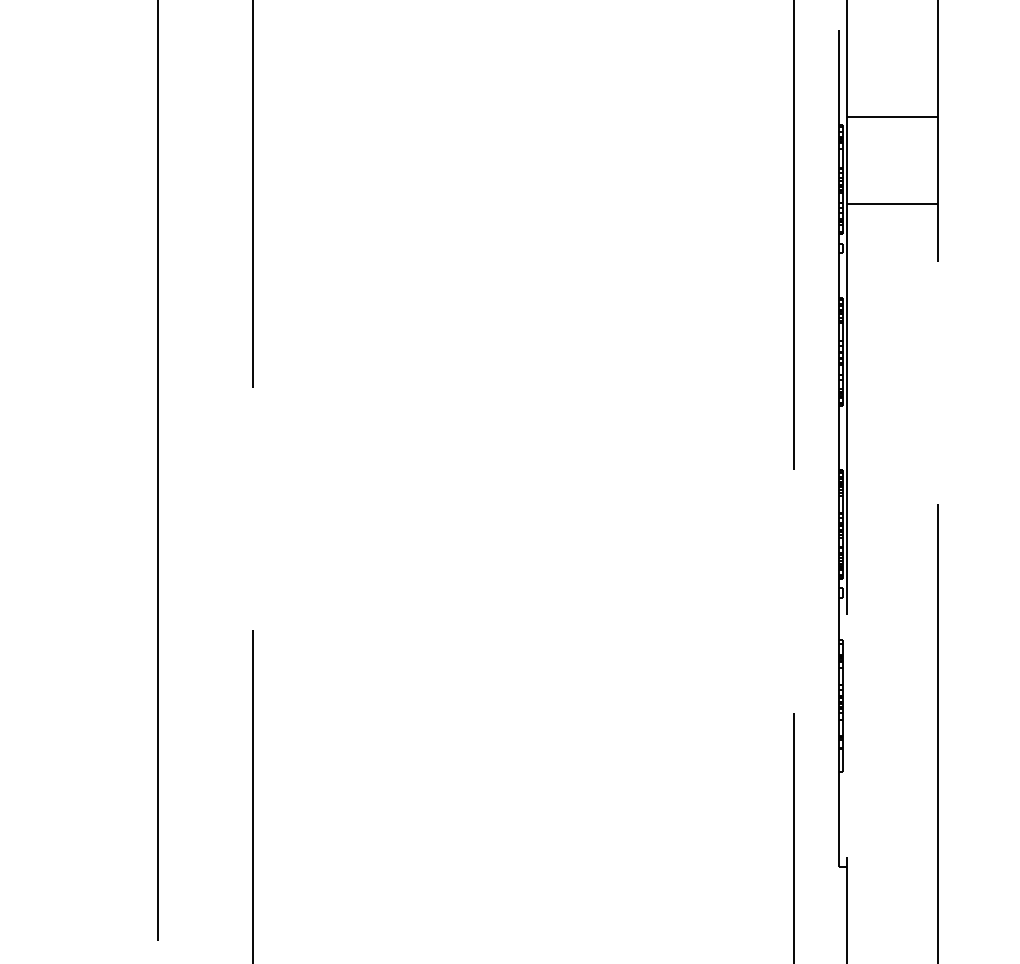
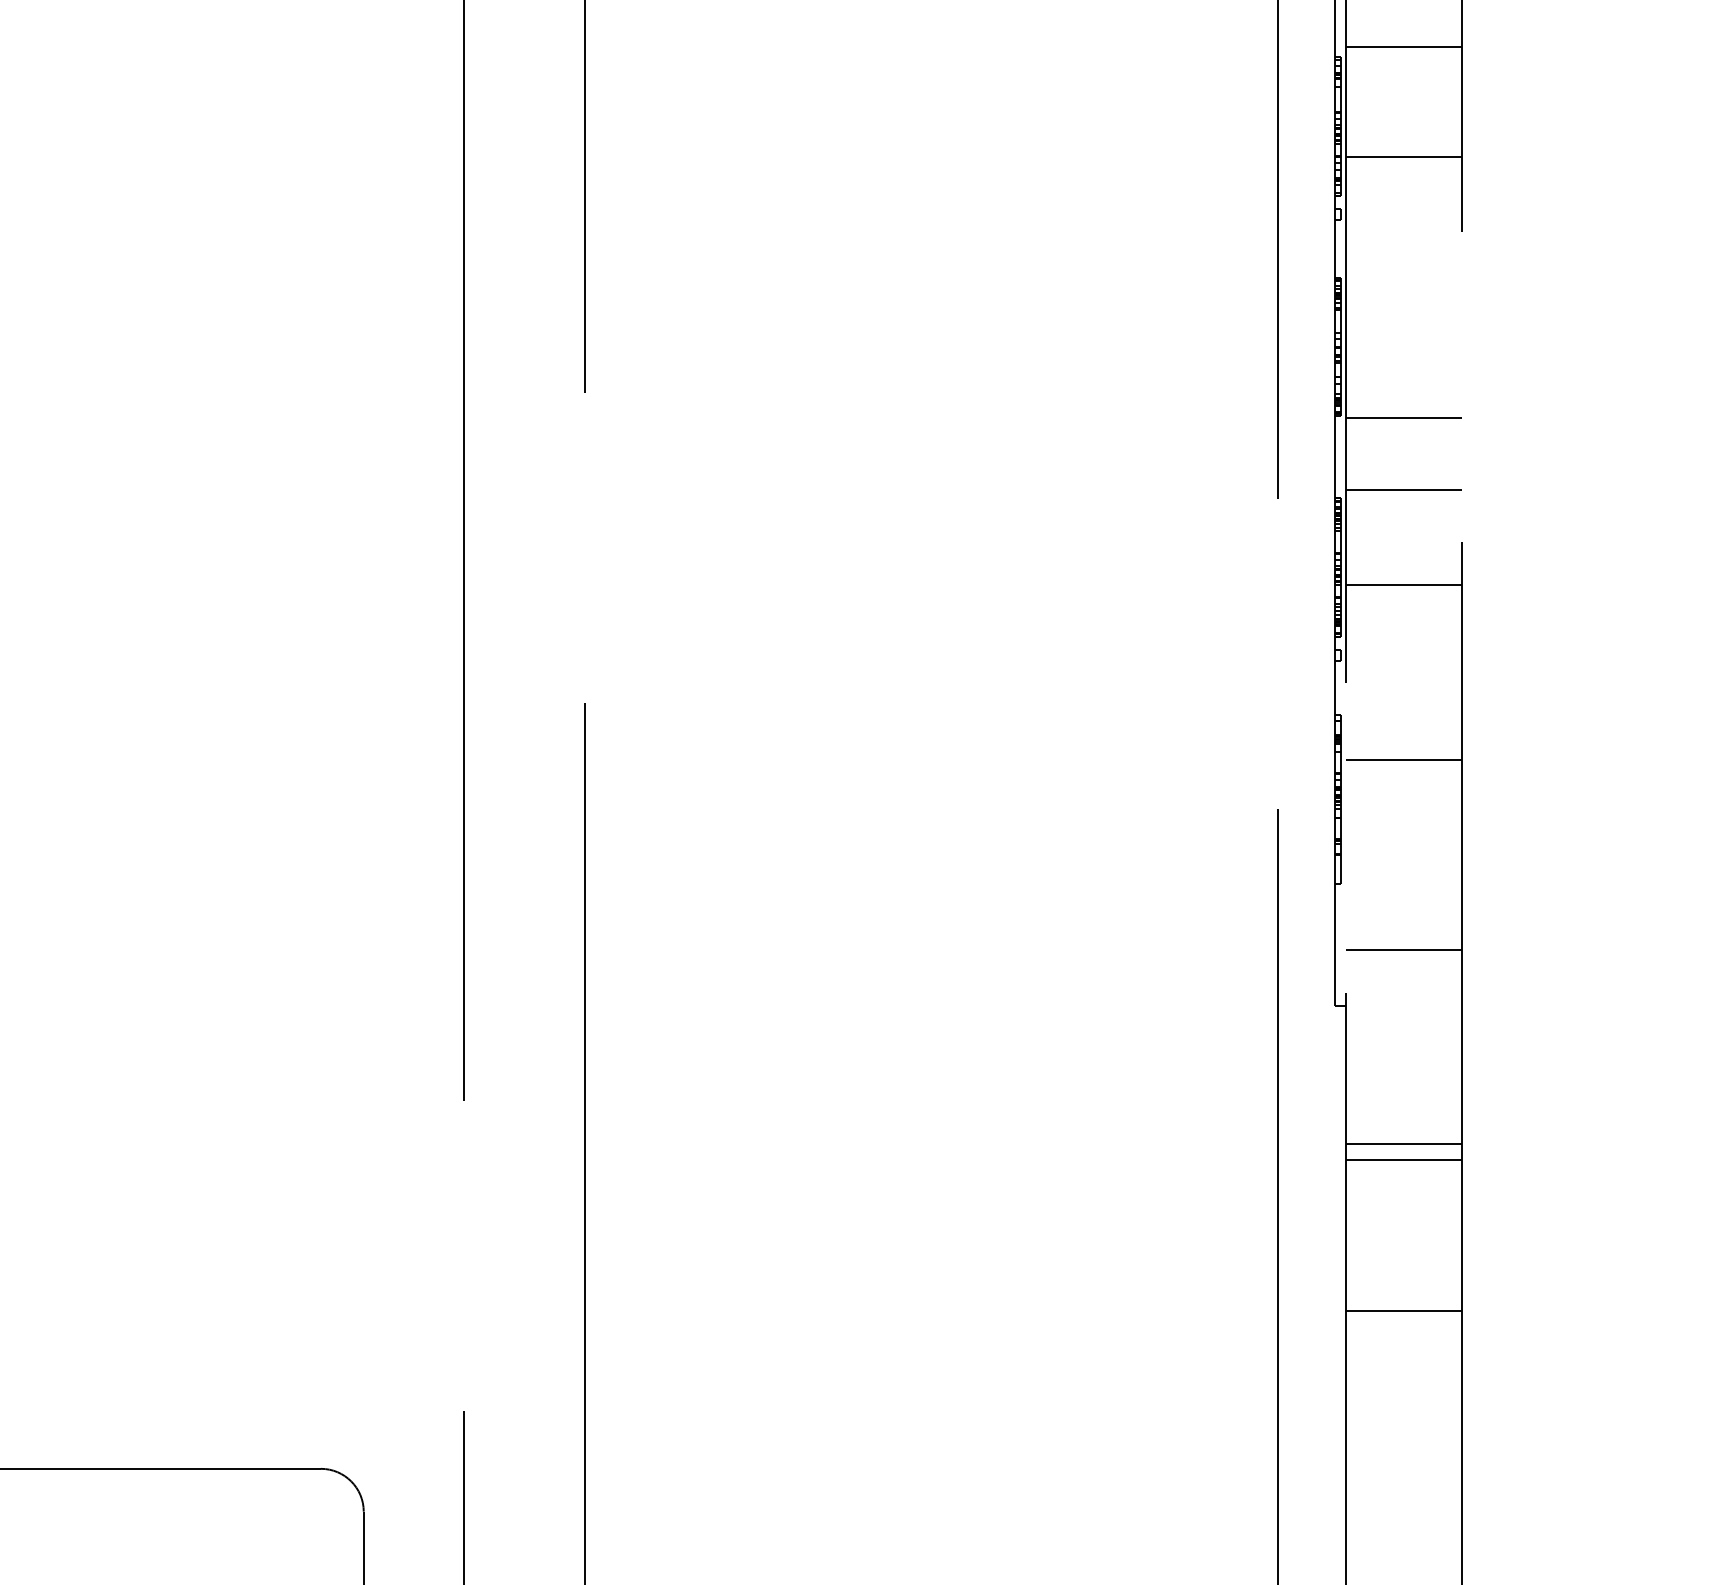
line: (892, 406) -> (1404, 417), added
line: (892, 463) -> (1404, 489), added
line: (892, 538) -> (1404, 585), added
line: (892, 674) -> (1404, 759), added
line: (892, 822) -> (1404, 949), added

